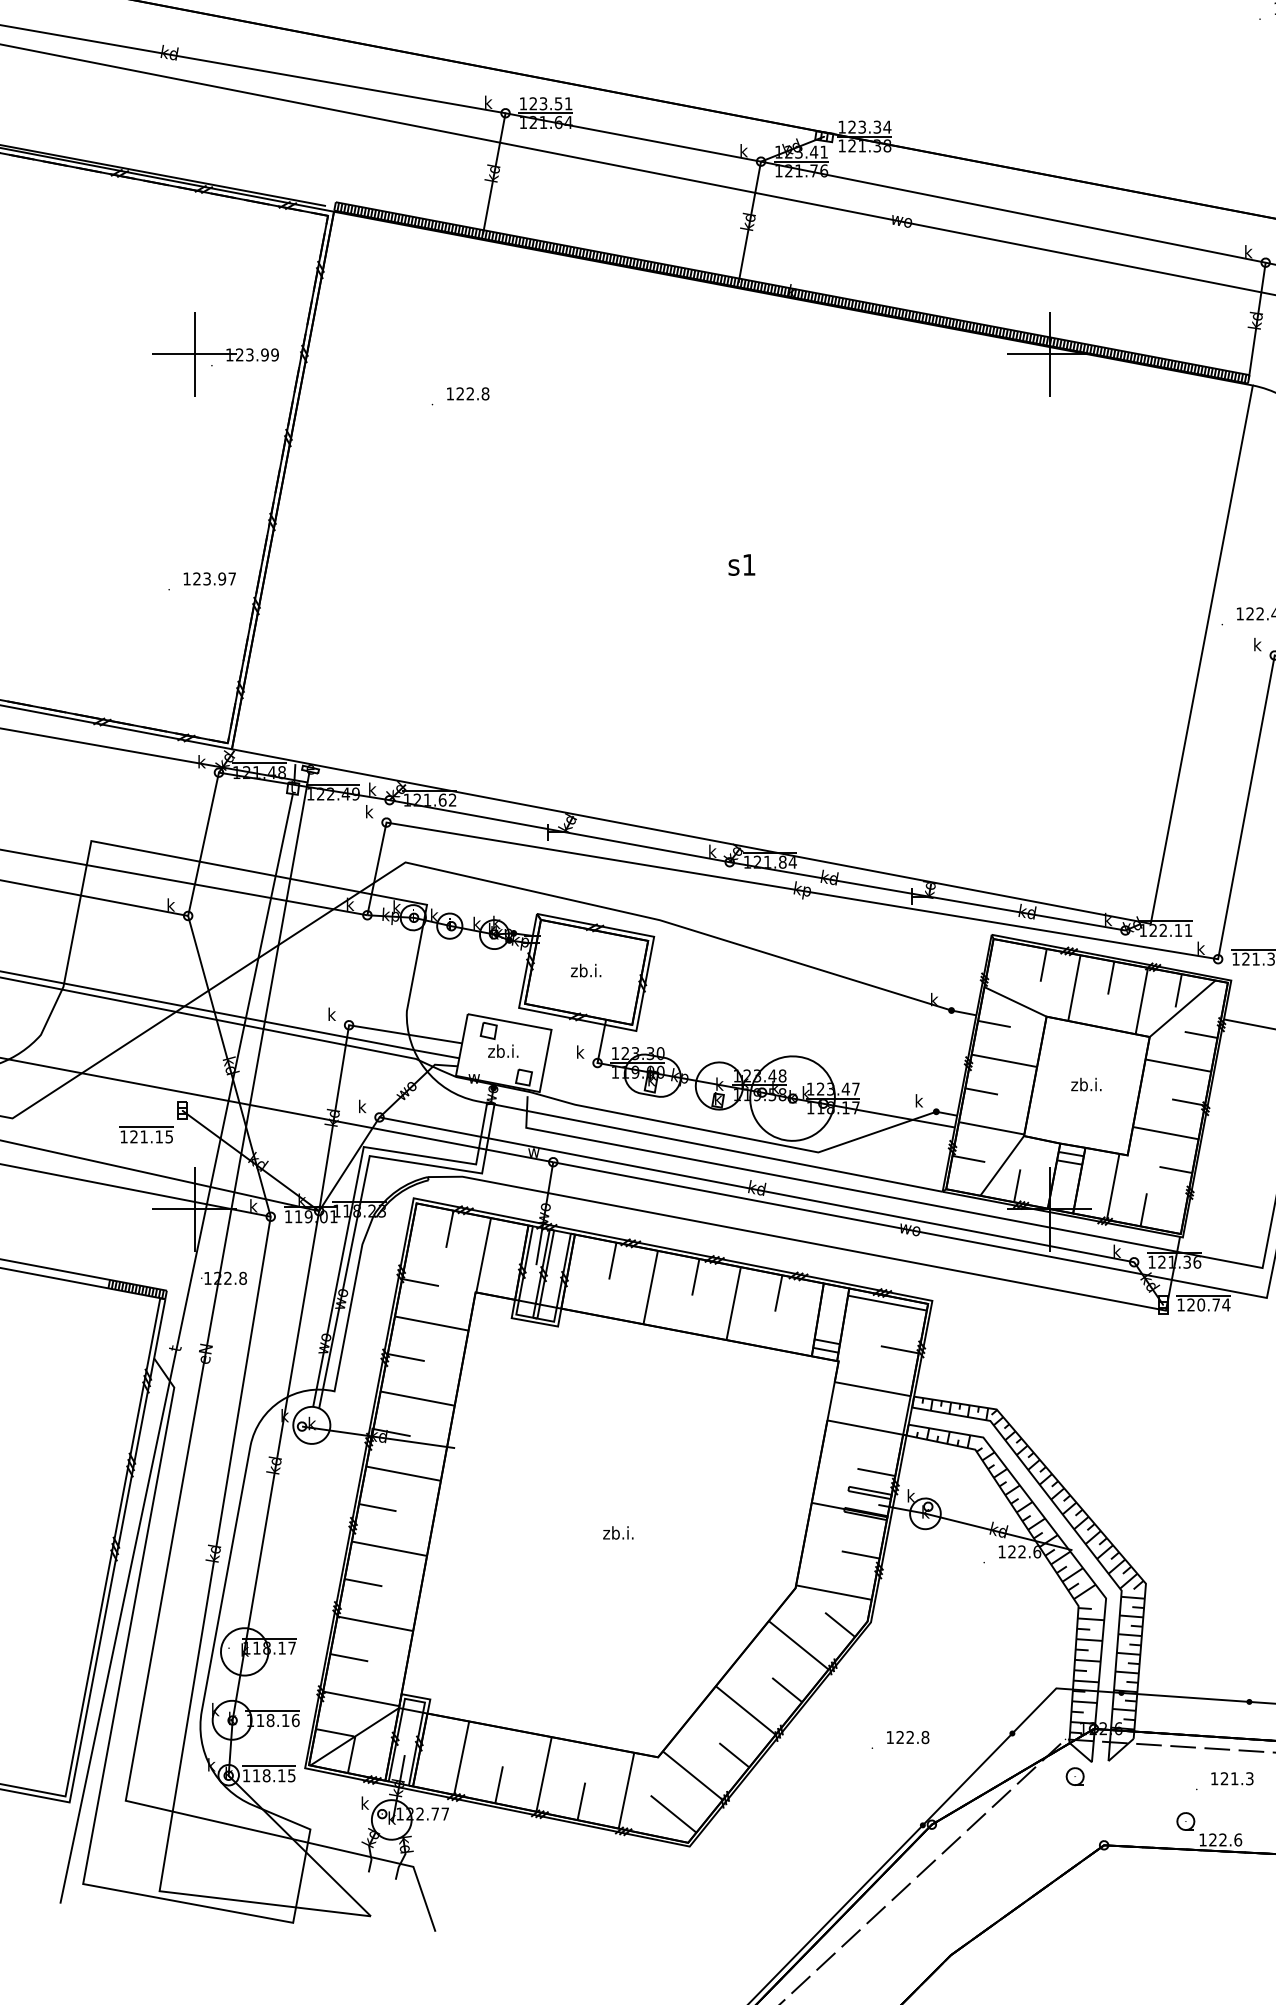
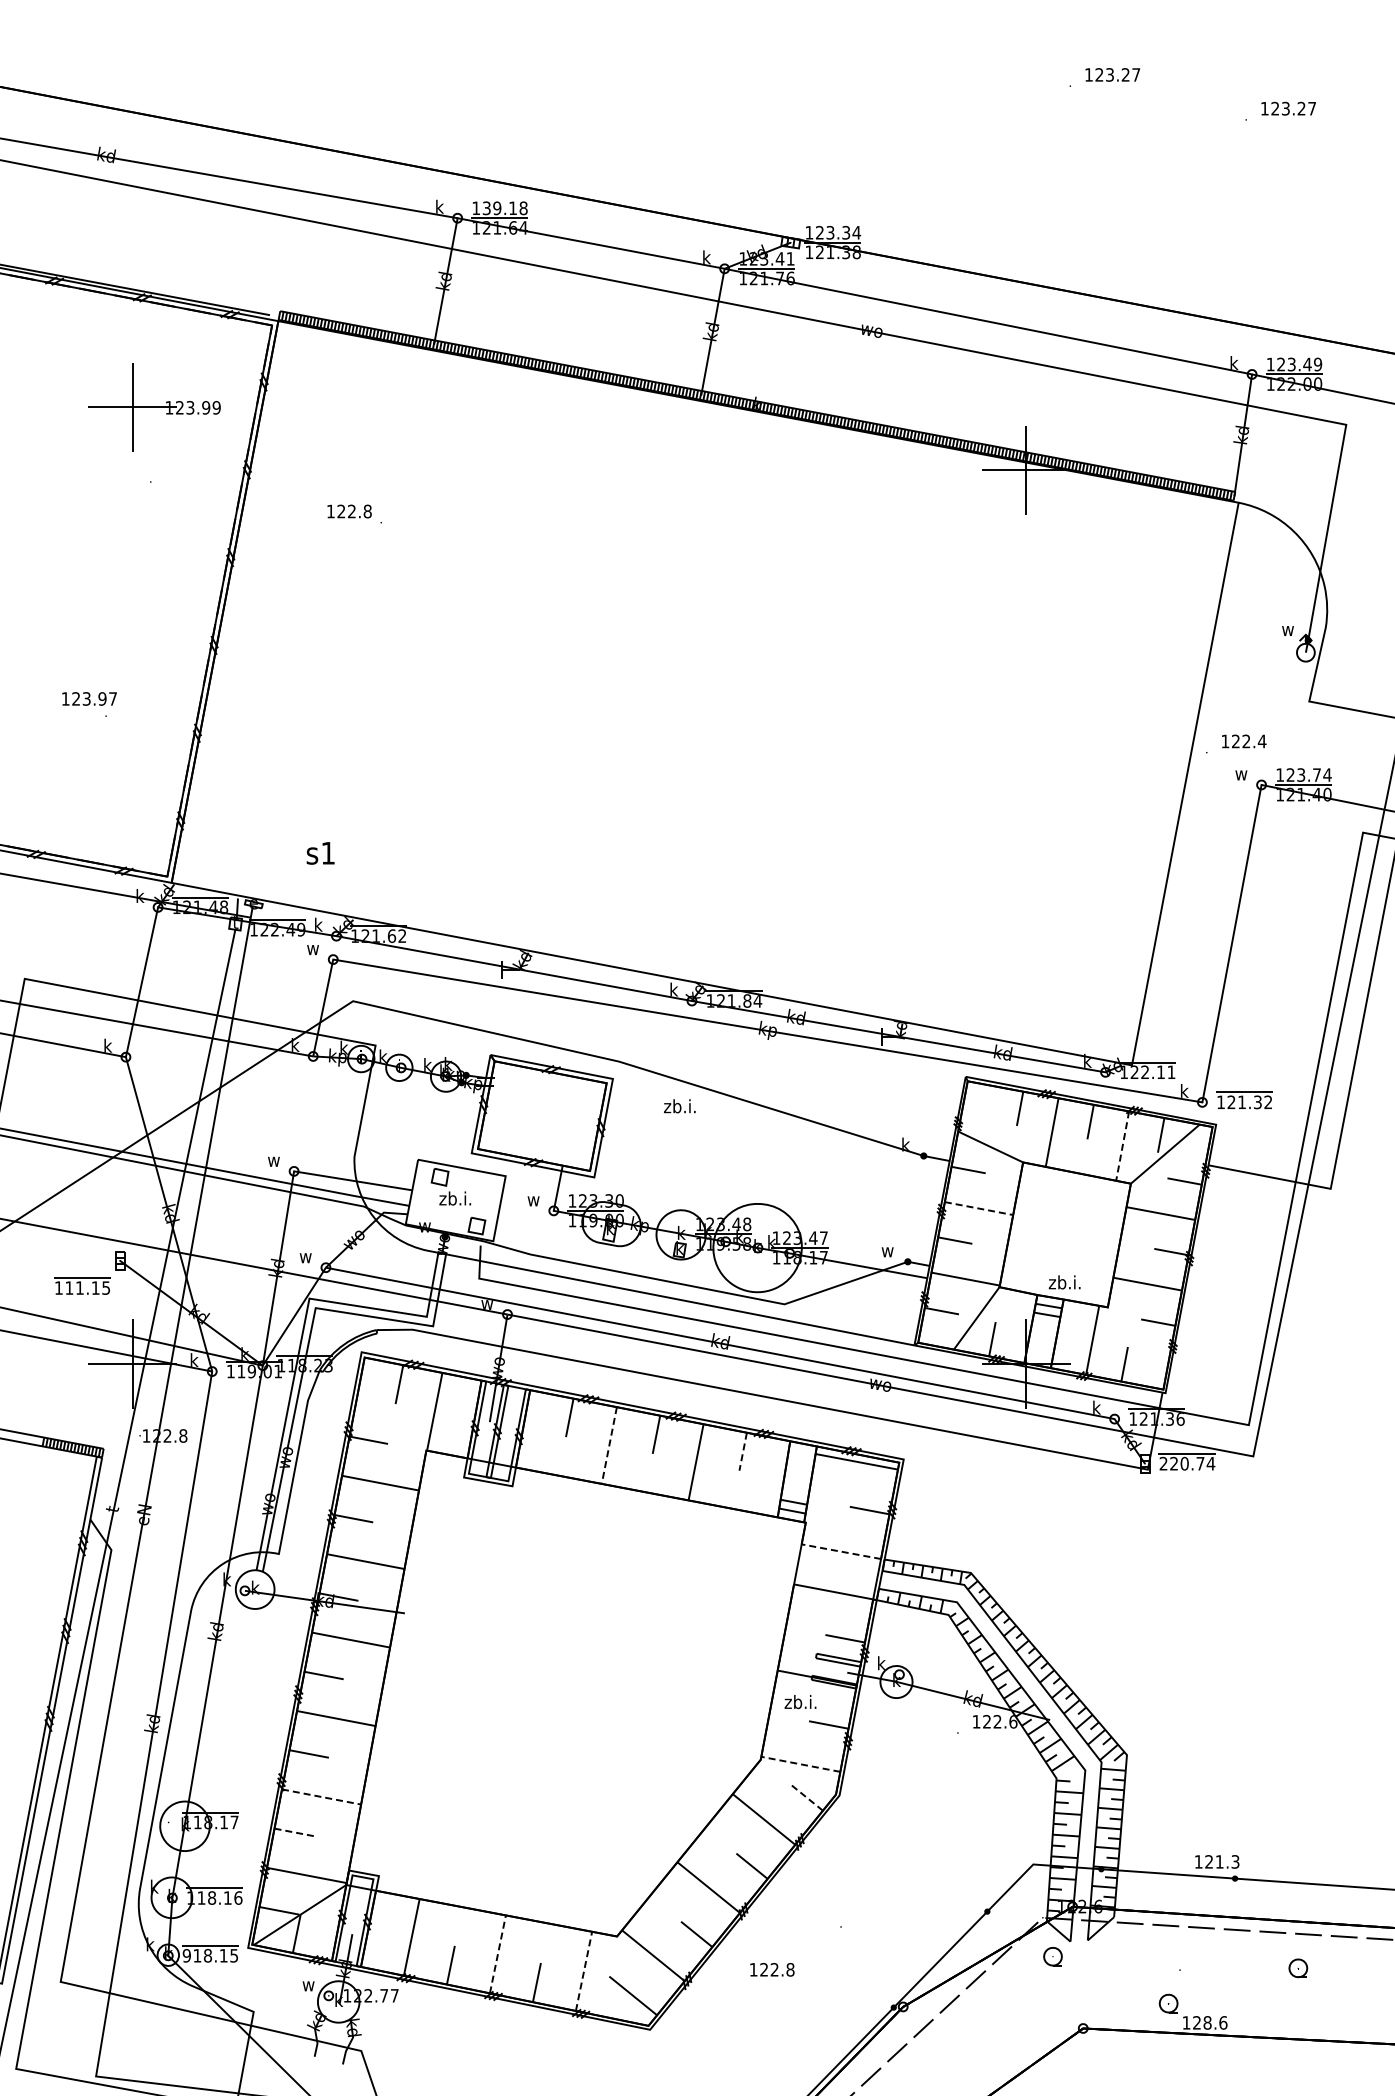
text: (550, 103) -> (504, 208), 123.51 -> 139.18
part: (215, 354) -> (154, 407), moved
text: (468, 393) -> (349, 511), moved
text: (741, 565) -> (320, 853), moved
text: (209, 578) -> (89, 698), moved
text: (1255, 644) -> (1241, 773), k -> w
text: (367, 811) -> (313, 948), k -> w
text: (585, 970) -> (679, 1106), moved
line: (1141, 1001) -> (1122, 1146), solid -> dashed
text: (330, 1013) -> (274, 1159), k -> w
text: (578, 1052) -> (533, 1199), k -> w
line: (1004, 1060) -> (979, 1208), solid -> dashed
text: (1086, 1084) -> (1064, 1282), moved
text: (916, 1100) -> (887, 1250), k -> w
text: (359, 1106) -> (305, 1256), k -> w
text: (134, 1136) -> (69, 1287), 121.15 -> 111.15
line: (650, 1288) -> (609, 1446), solid -> dashed
line: (779, 1294) -> (743, 1452), solid -> dashed
text: (1180, 1304) -> (1163, 1463), 120.74 -> 220.74
line: (871, 1388) -> (840, 1551), solid -> dashed
text: (618, 1533) -> (800, 1702), moved
line: (833, 1592) -> (800, 1764), solid -> dashed
line: (376, 1624) -> (322, 1797), solid -> dashed
line: (839, 1624) -> (806, 1797), solid -> dashed
line: (349, 1657) -> (294, 1832), solid -> dashed
text: (908, 1737) -> (772, 1969), moved
line: (543, 1774) -> (497, 1954), solid -> dashed
text: (246, 1775) -> (186, 1955), 118.15 -> 918.15
text: (1232, 1778) -> (1217, 1861), moved
line: (626, 1789) -> (584, 1970), solid -> dashed
text: (362, 1803) -> (308, 1984), k -> w
text: (1223, 1839) -> (1207, 2022), 122.6 -> 128.6

